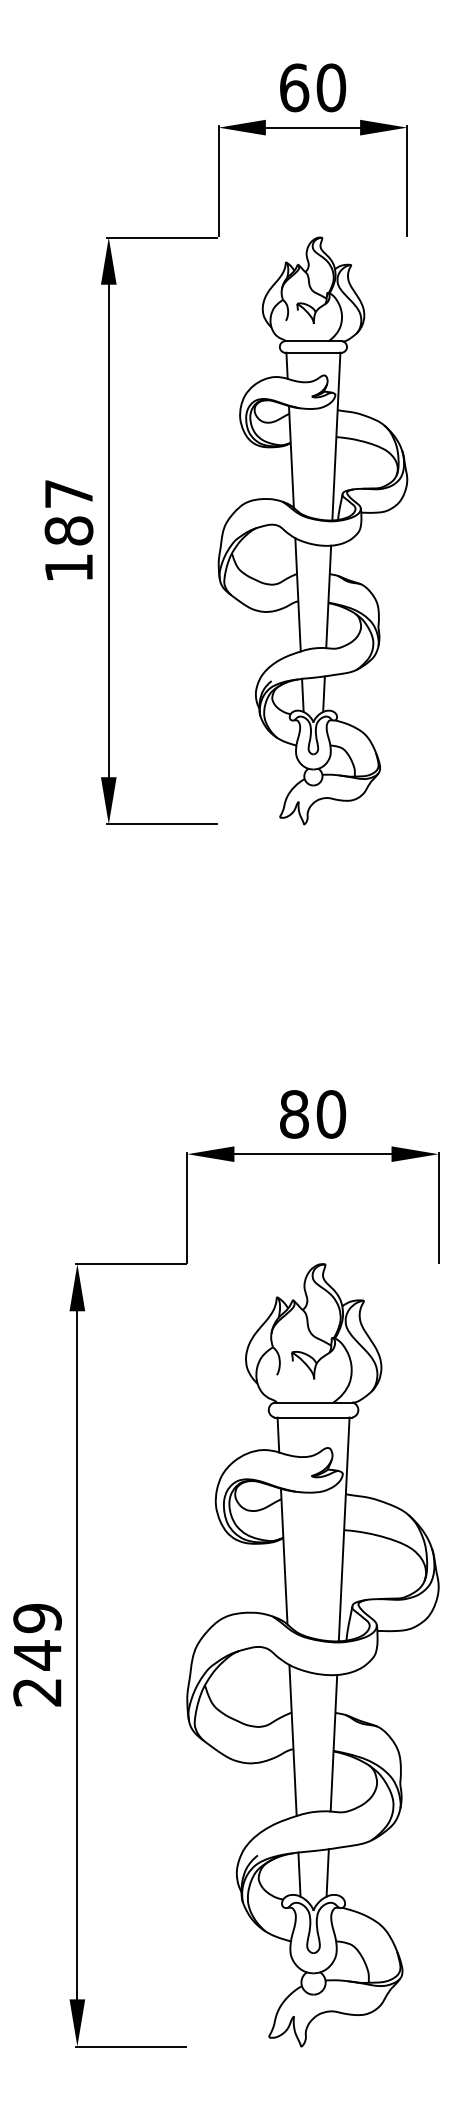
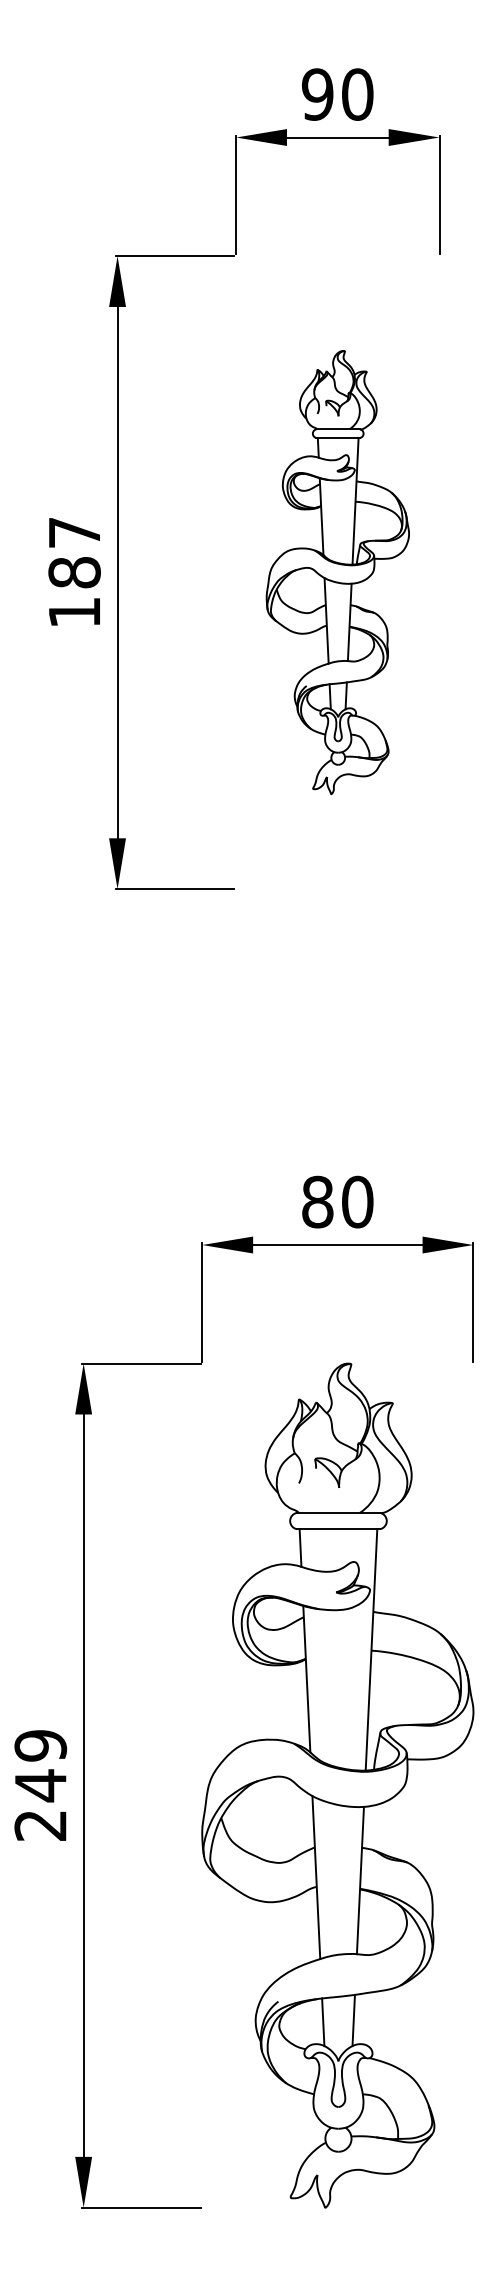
text: (294, 87) -> (317, 94), 60 -> 90
part: (312, 530) -> (337, 572), size x0.7

